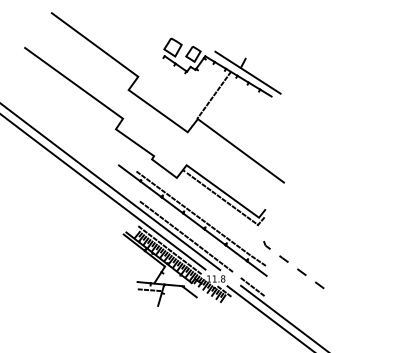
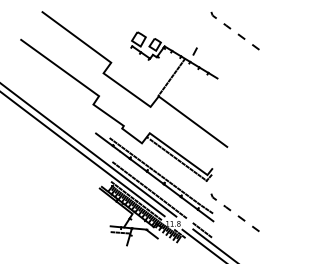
line: (297, 40) -> (238, 33), added
line: (247, 72) -> (198, 59), removed

